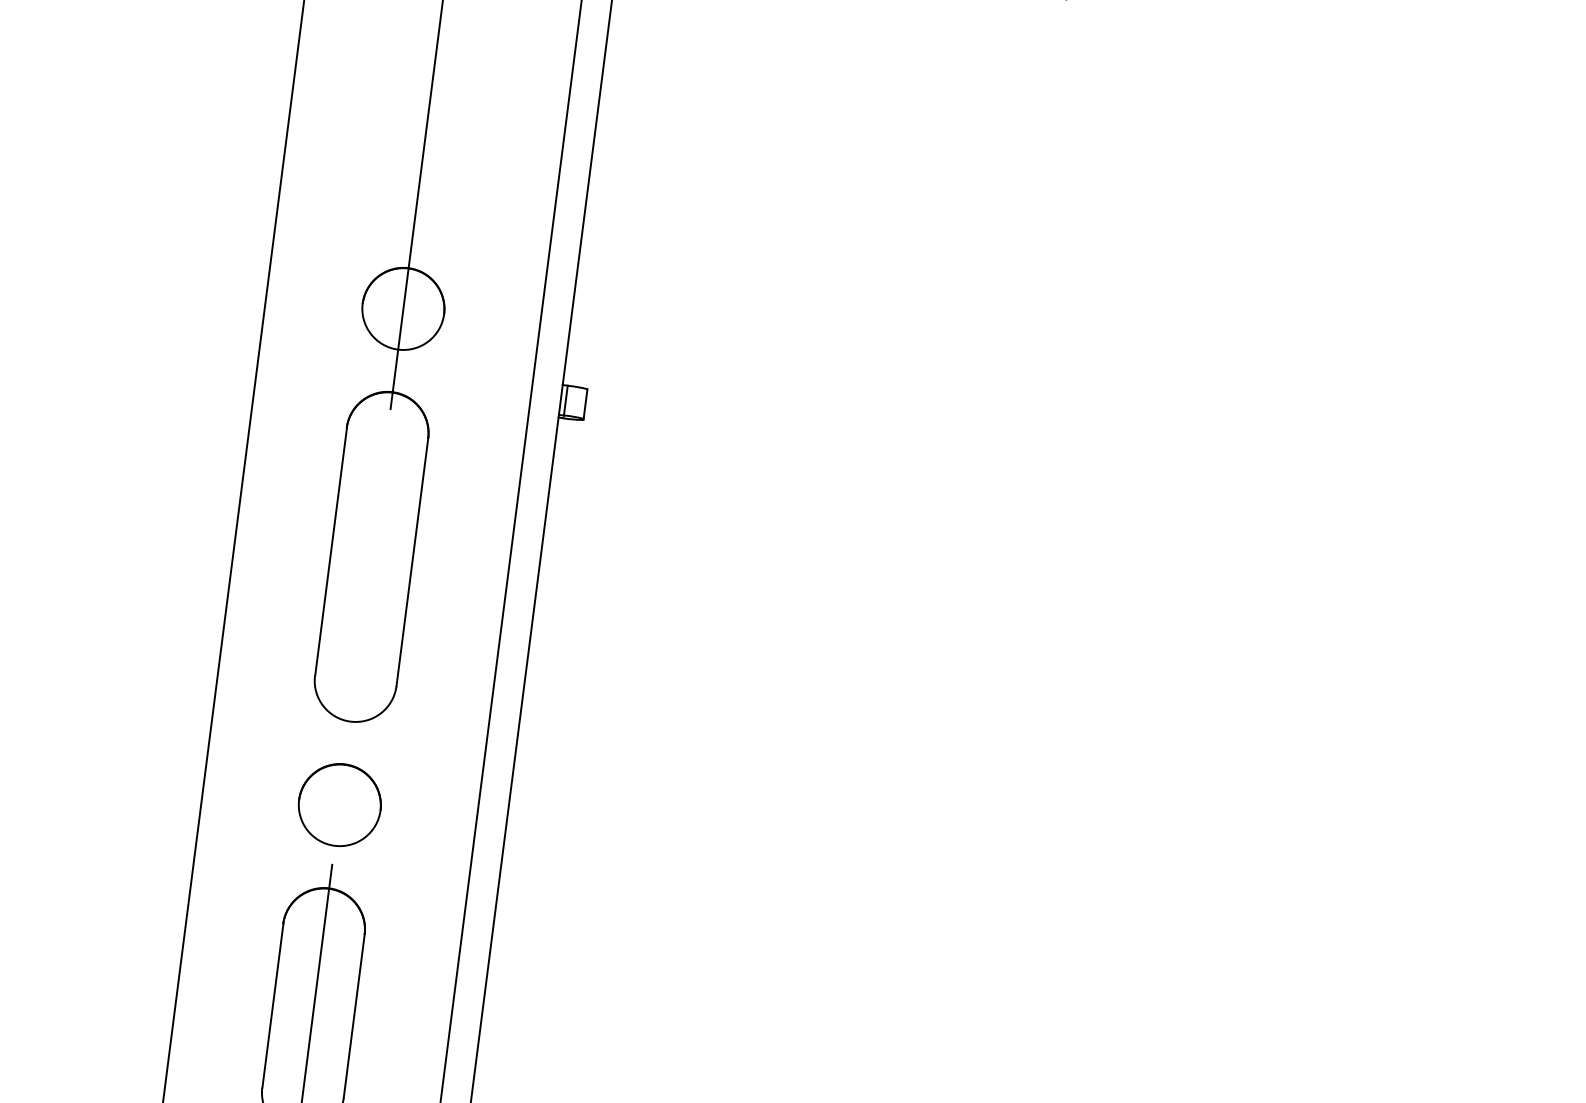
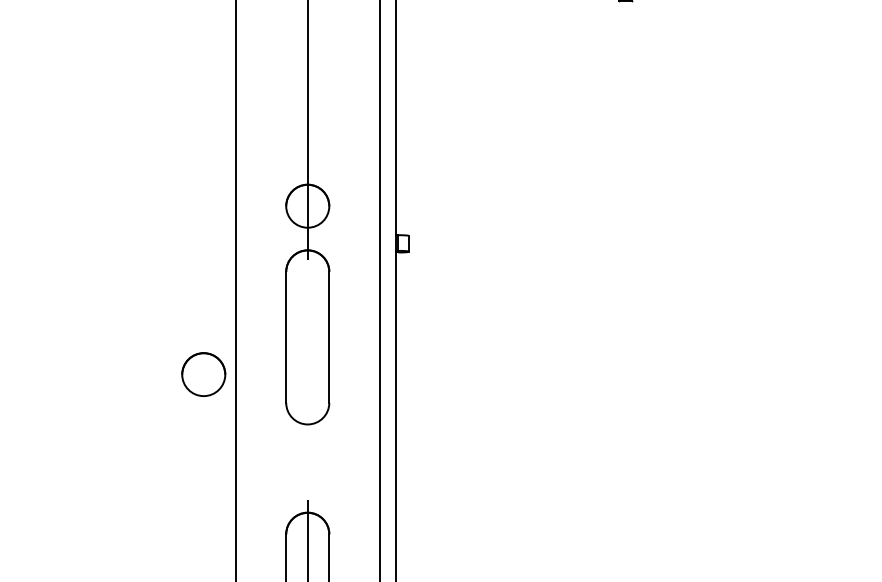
circle: (339, 804) -> (203, 374), moved

